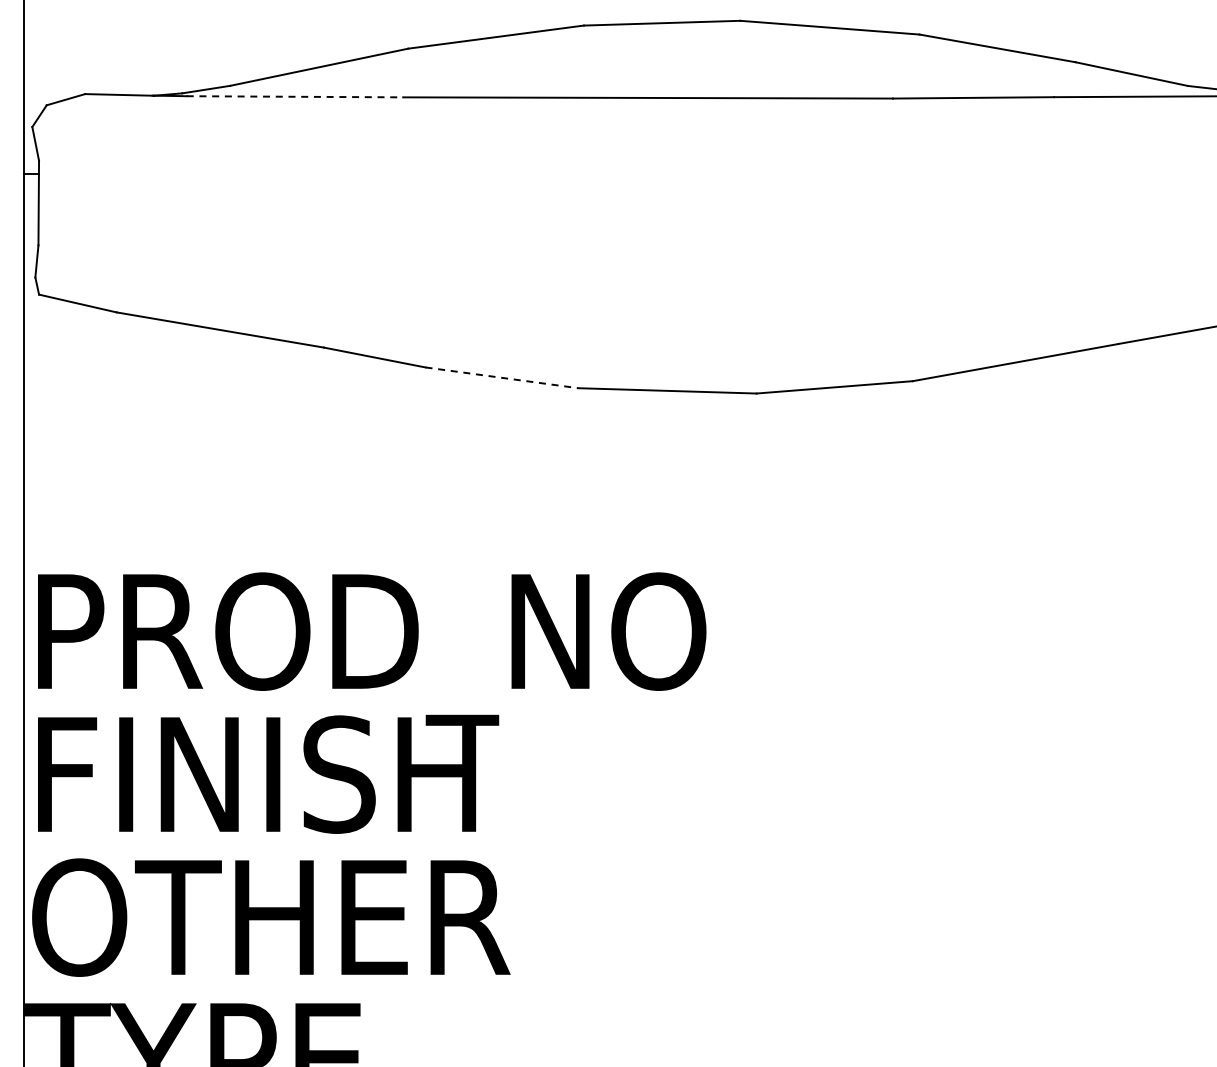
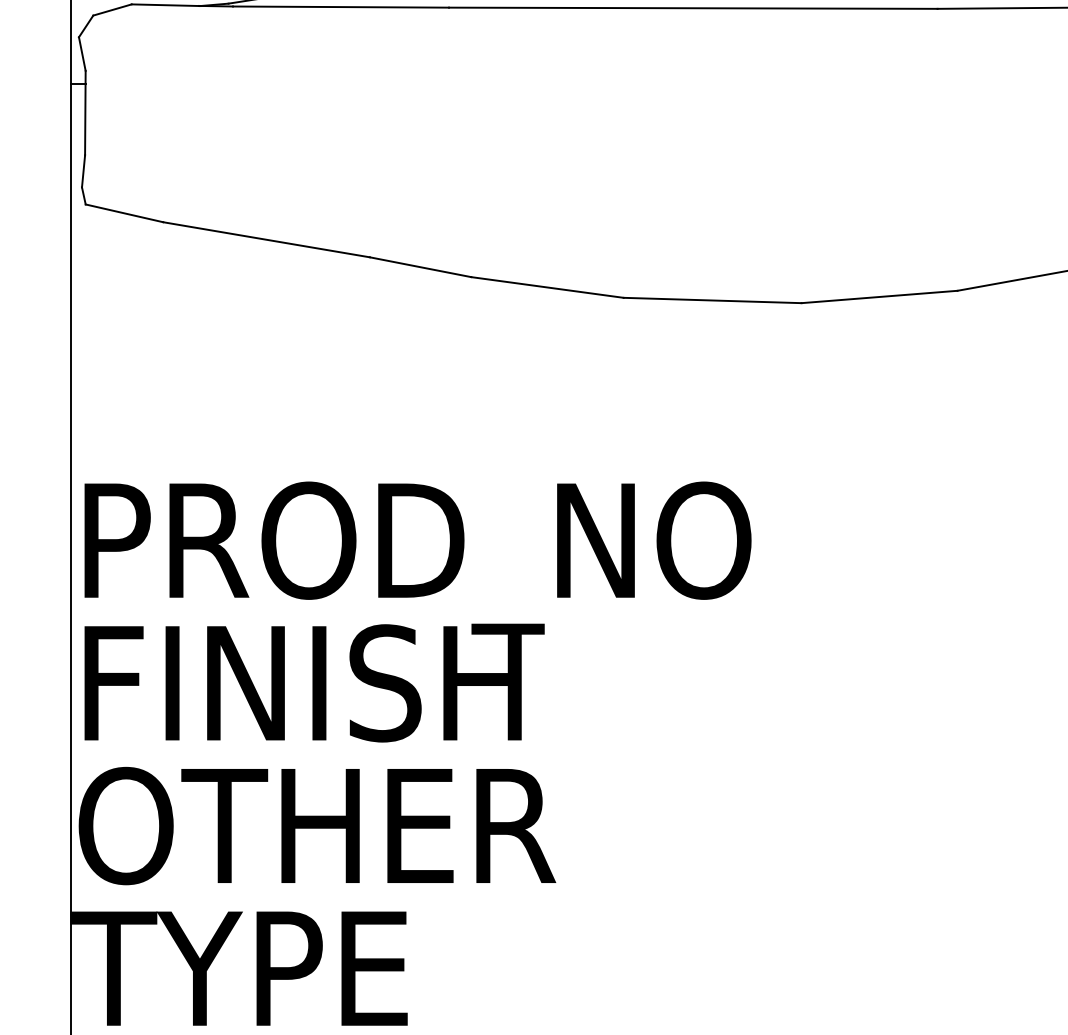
line: (295, 96) -> (341, 6), dashed -> solid
line: (502, 377) -> (548, 287), dashed -> solid

